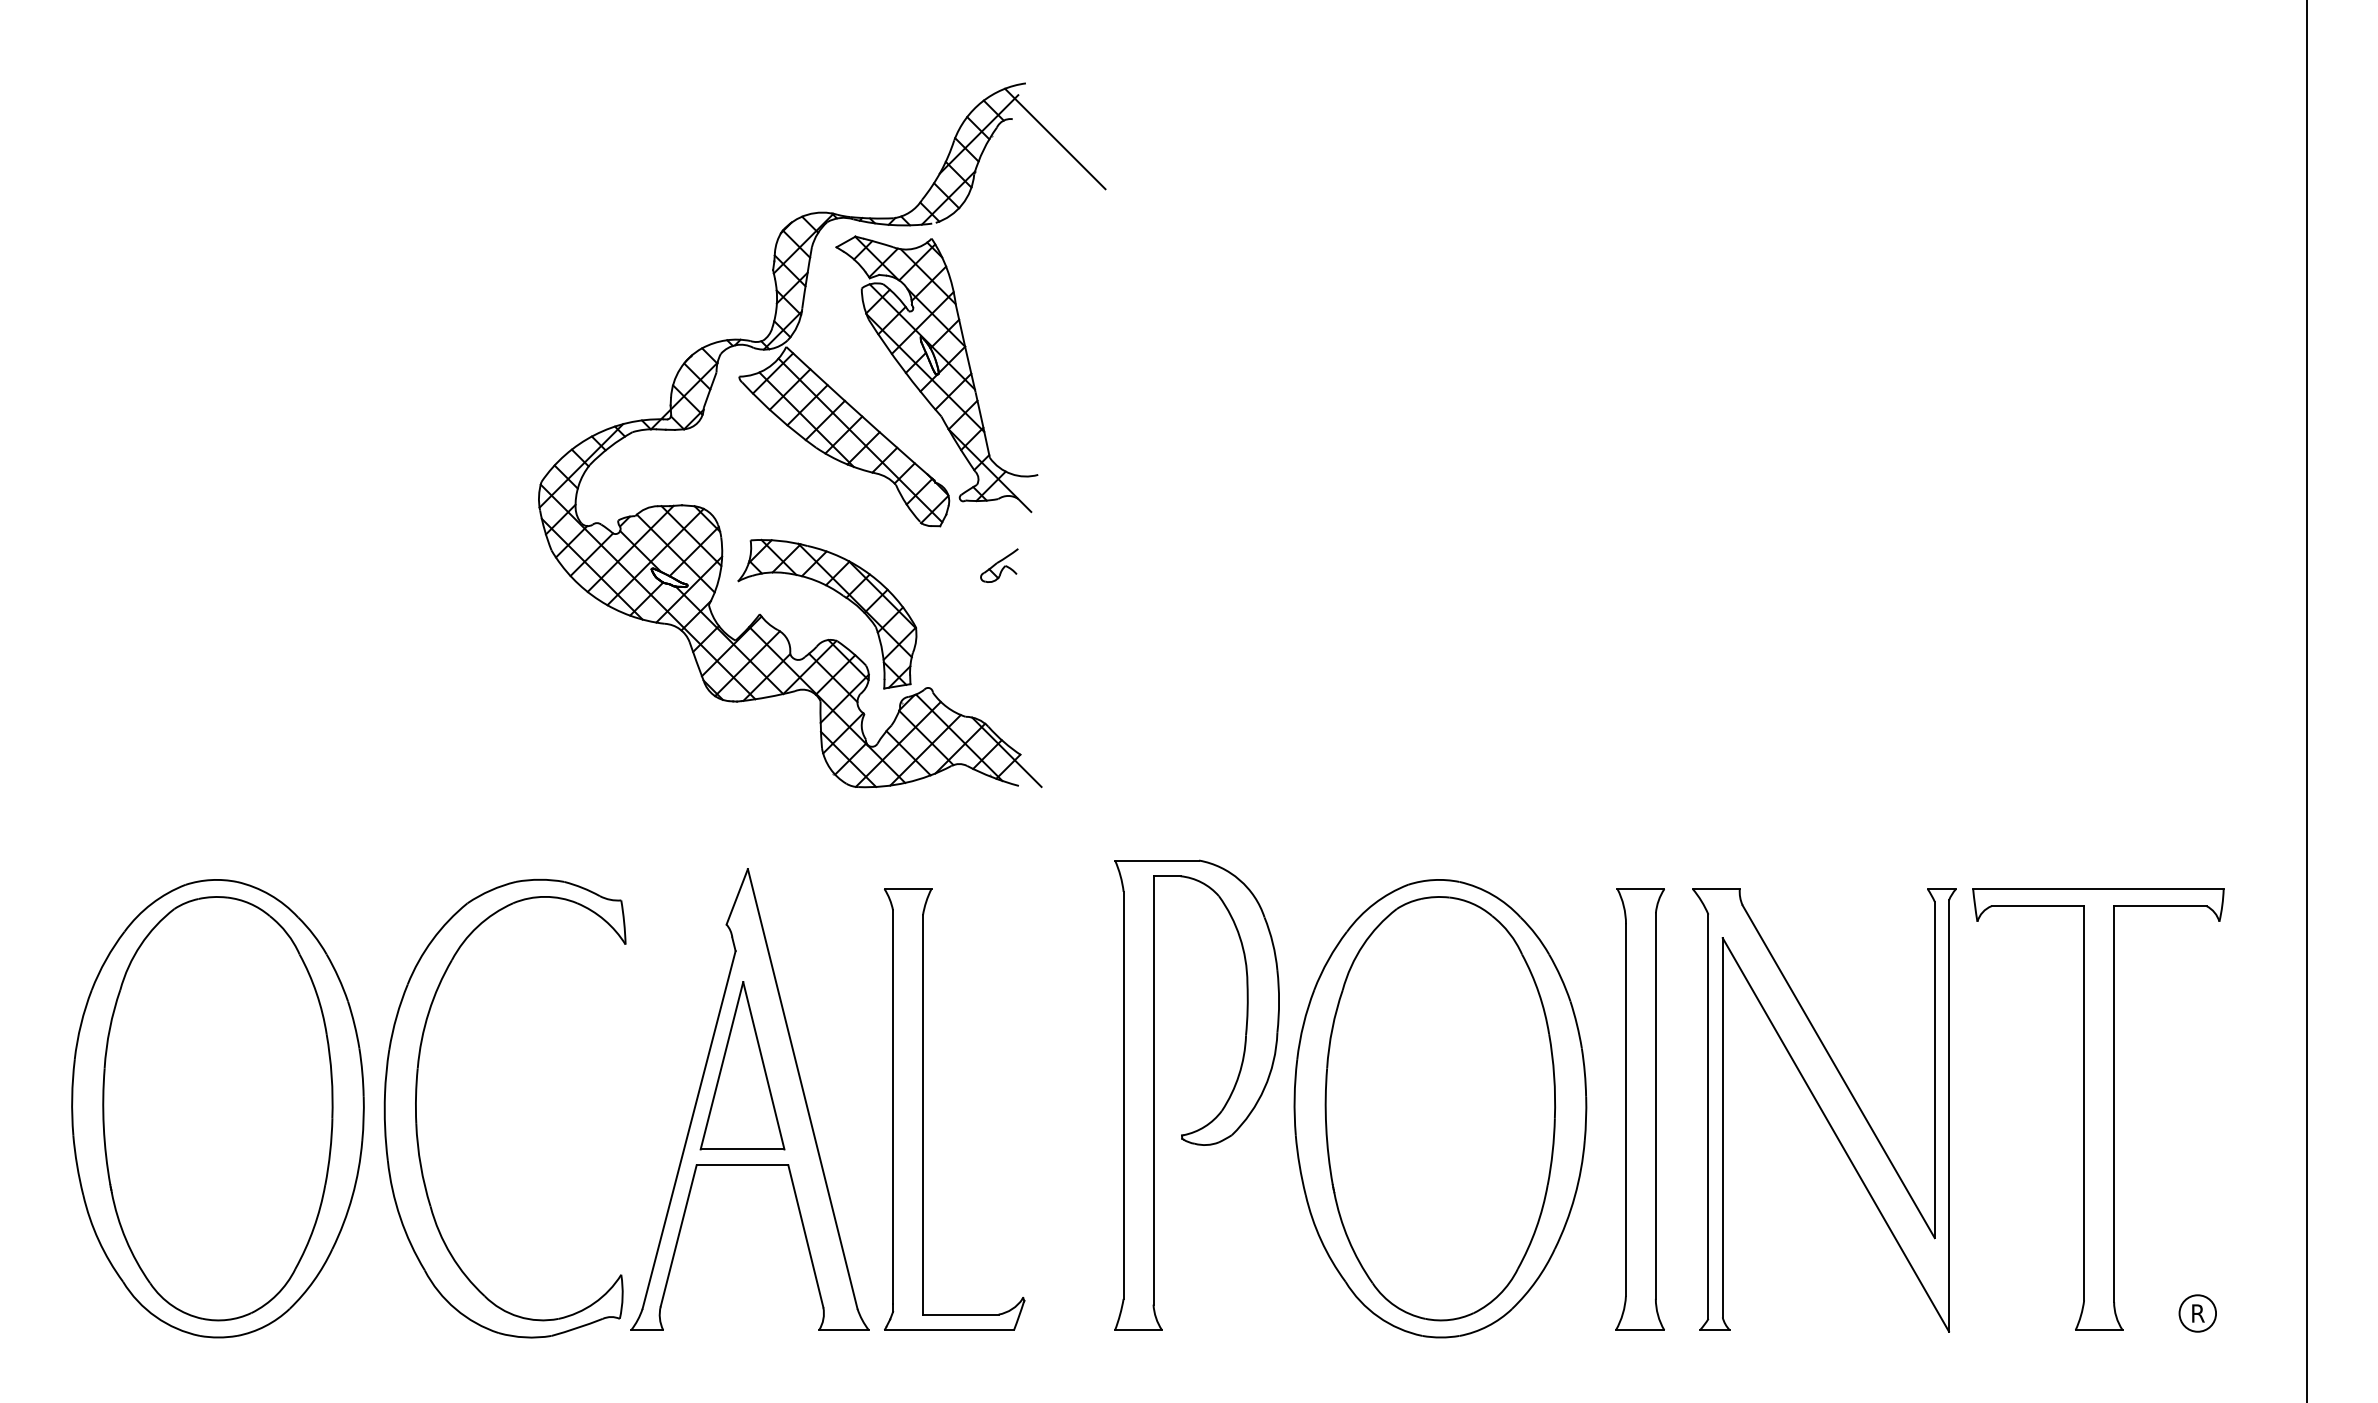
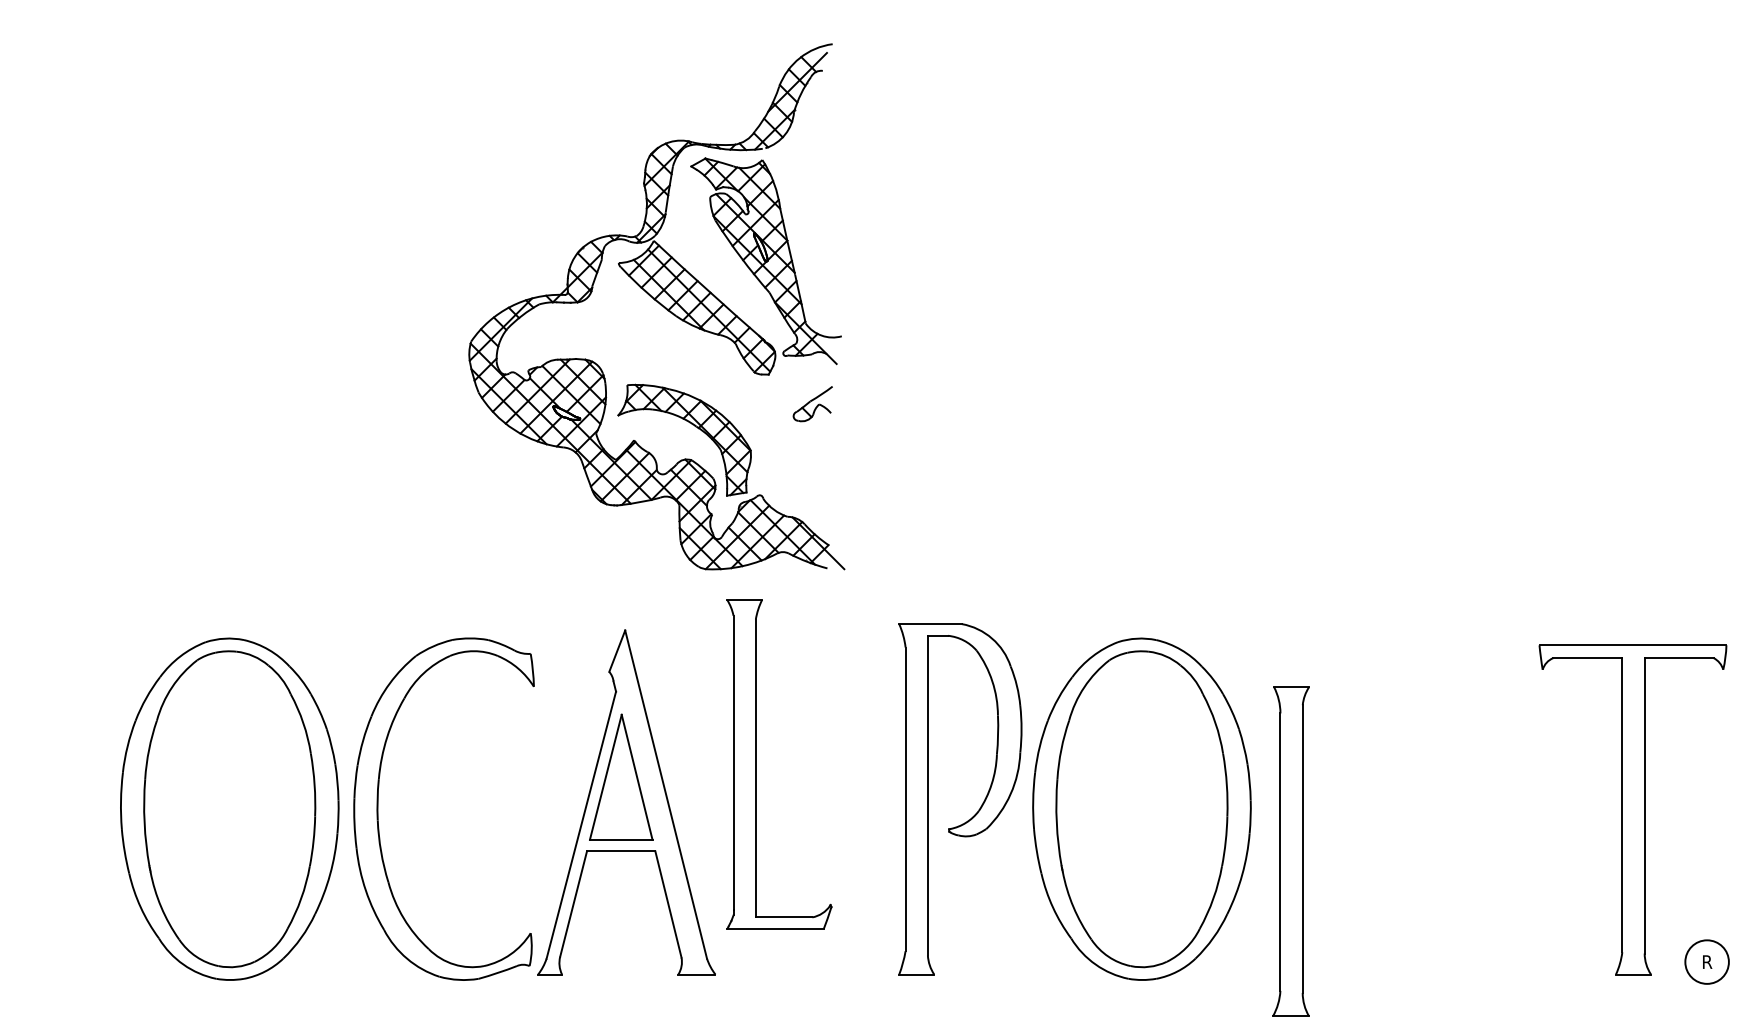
line: (1055, 138) -> (854, 85), removed
part: (999, 565) -> (812, 403), size x1.4
part: (923, 1109) -> (756, 764), moved
part: (1639, 1109) -> (1290, 851), moved
part: (1824, 1110) -> (1428, 810), removed
circle: (2197, 1313) -> (1706, 962), size x1.6

